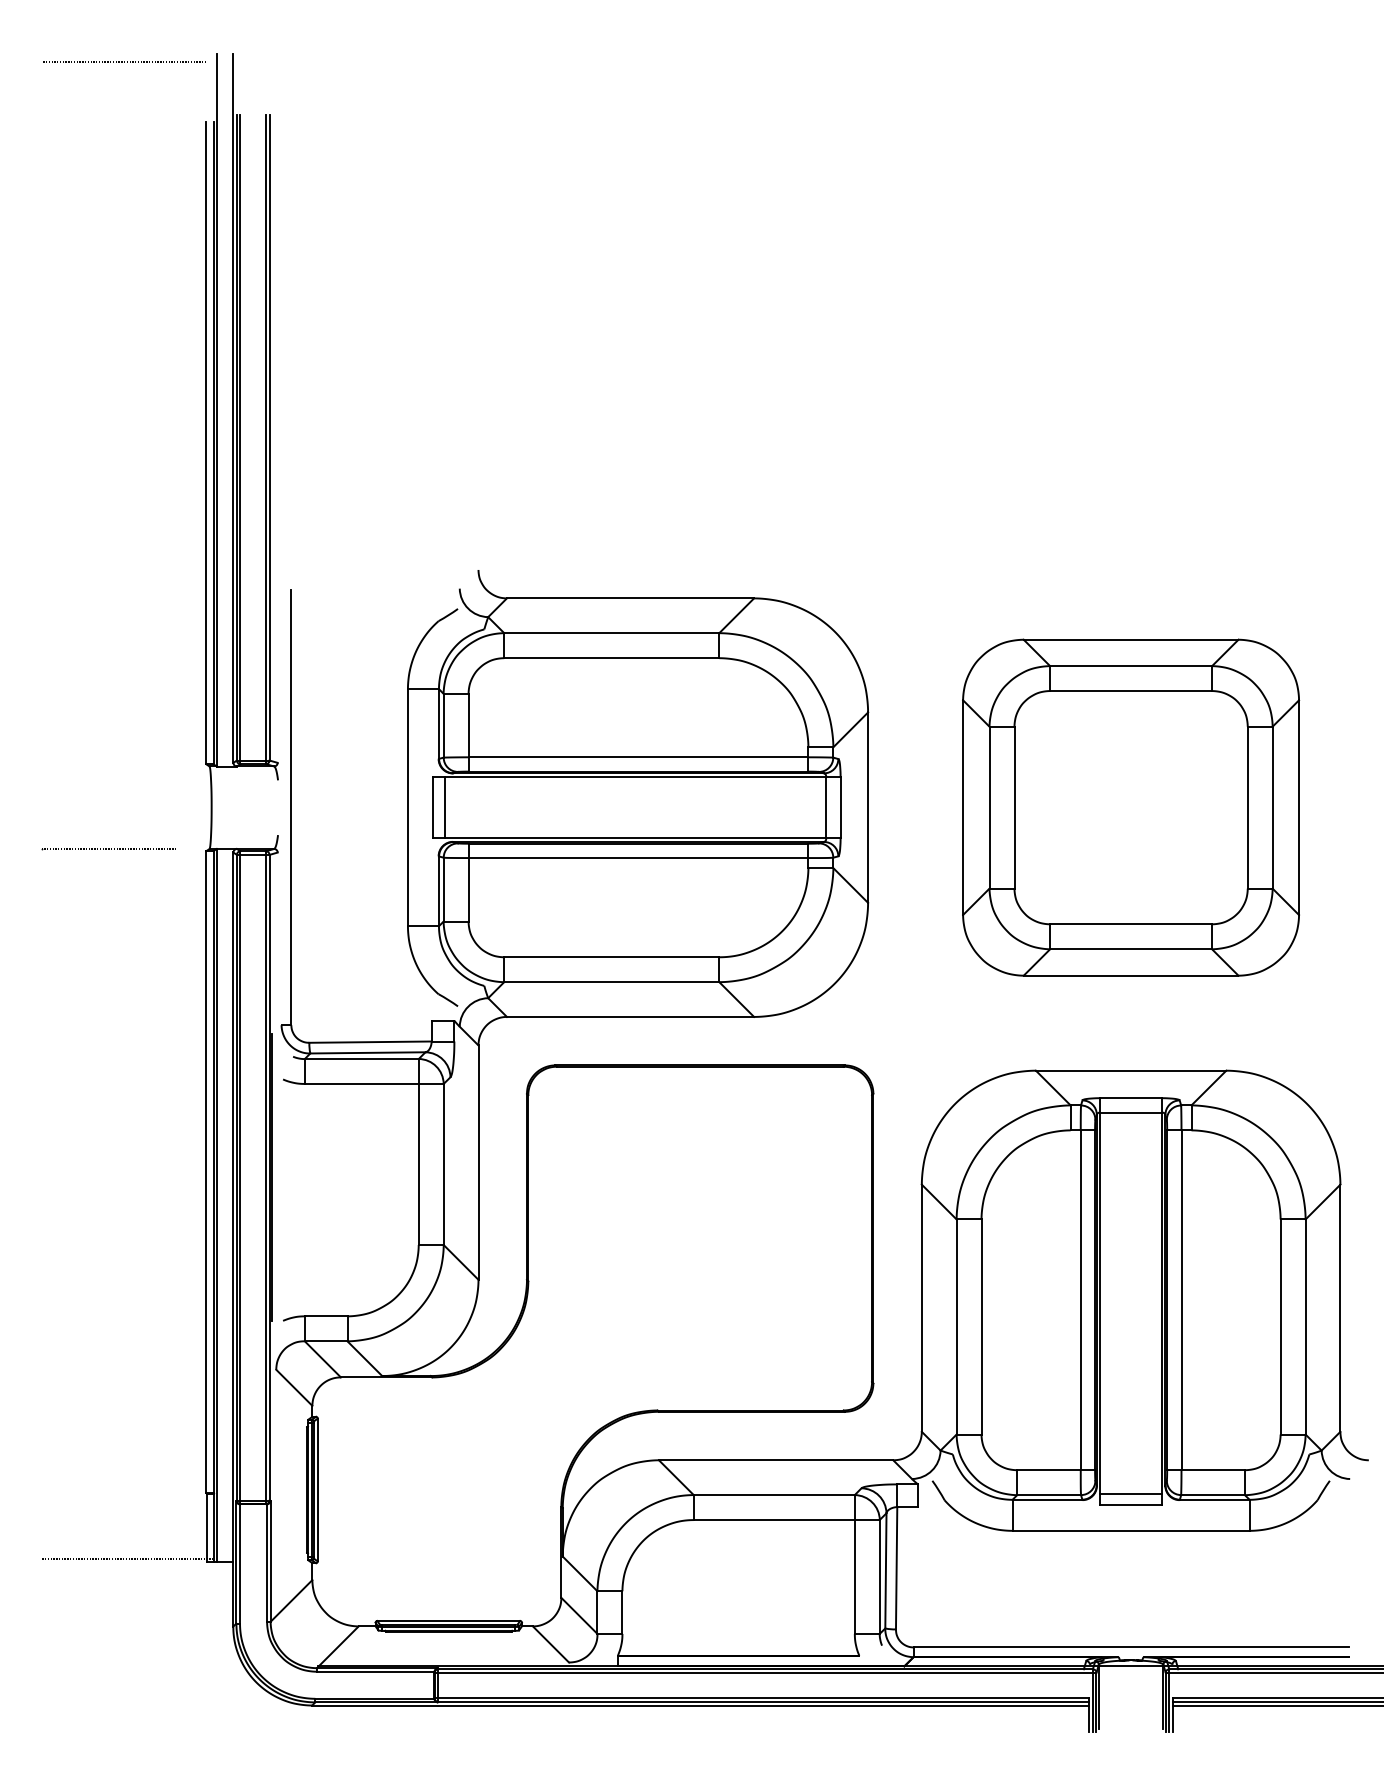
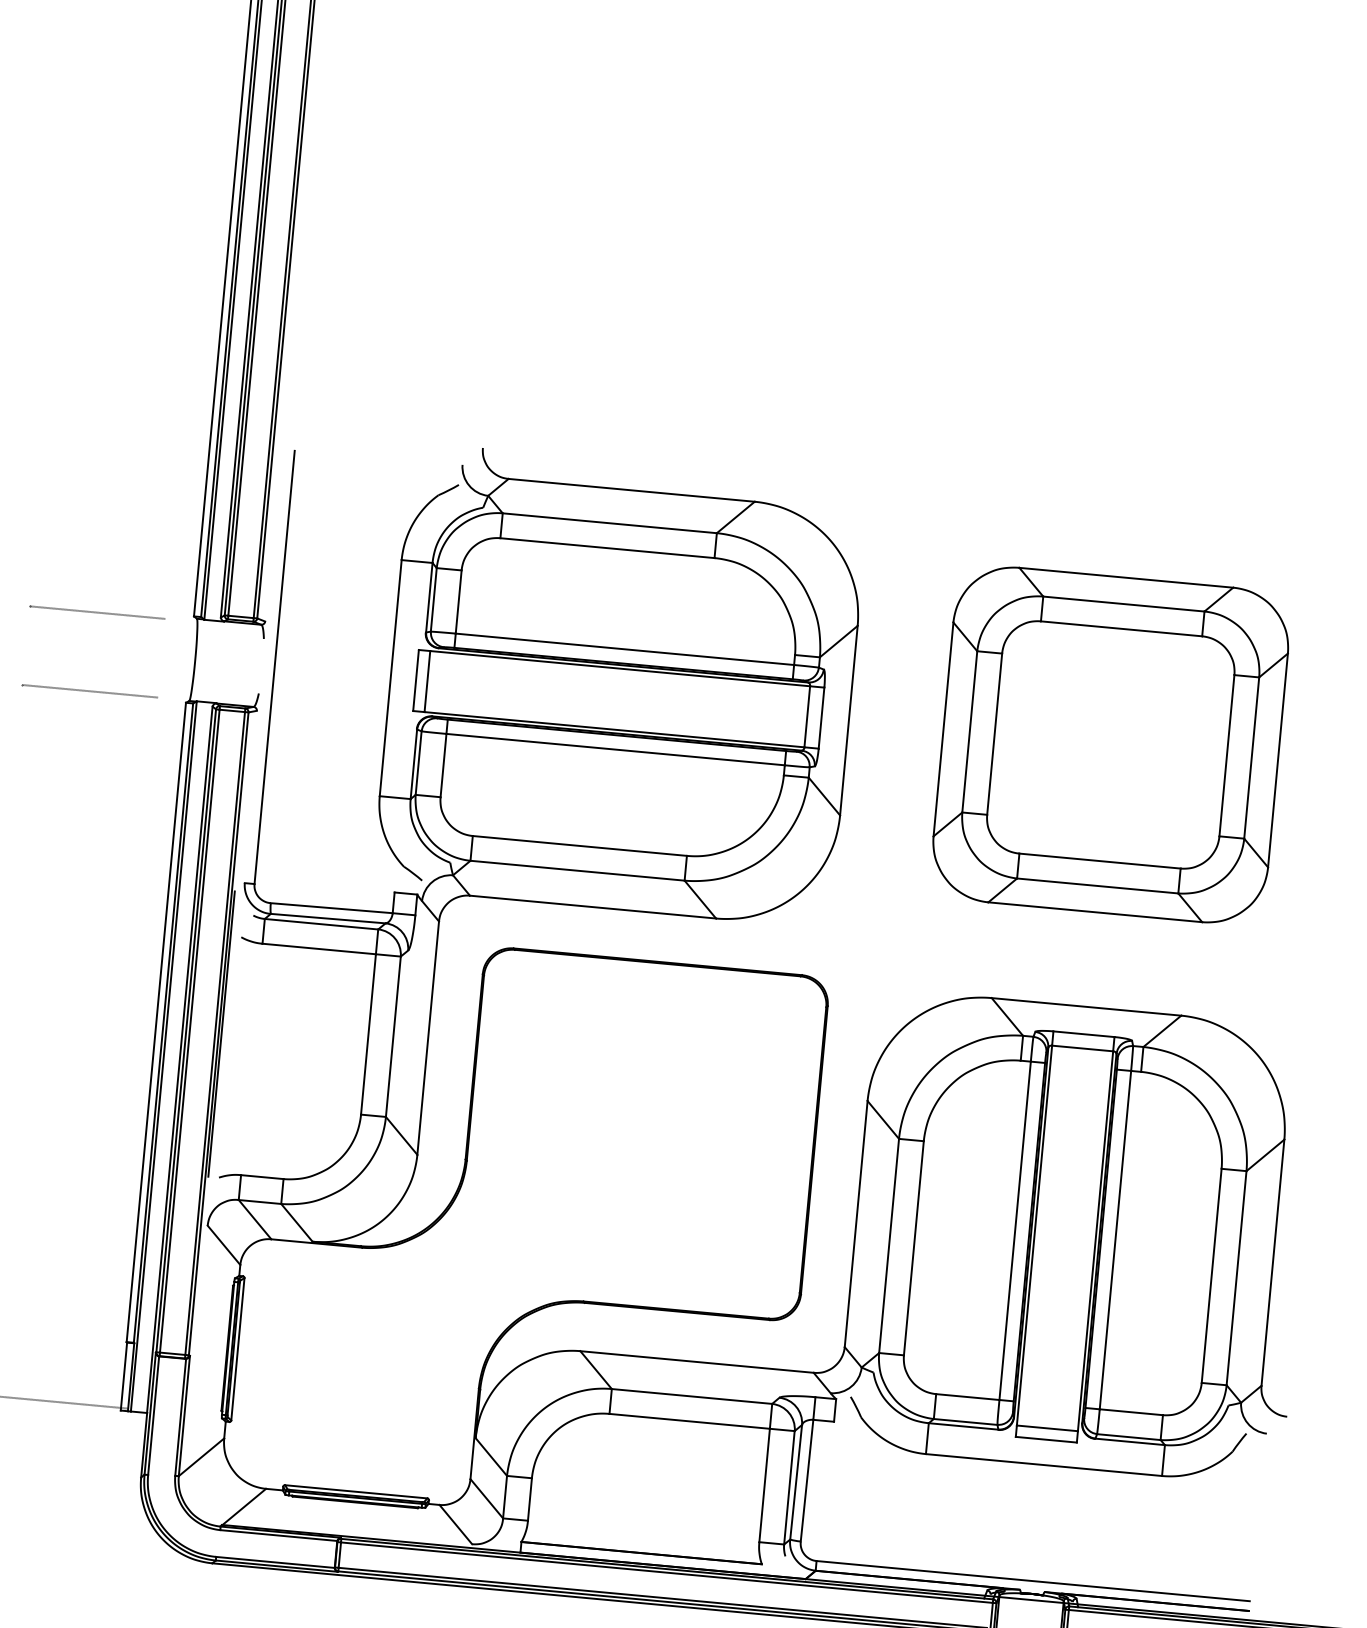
line: (109, 769) -> (97, 612), added

